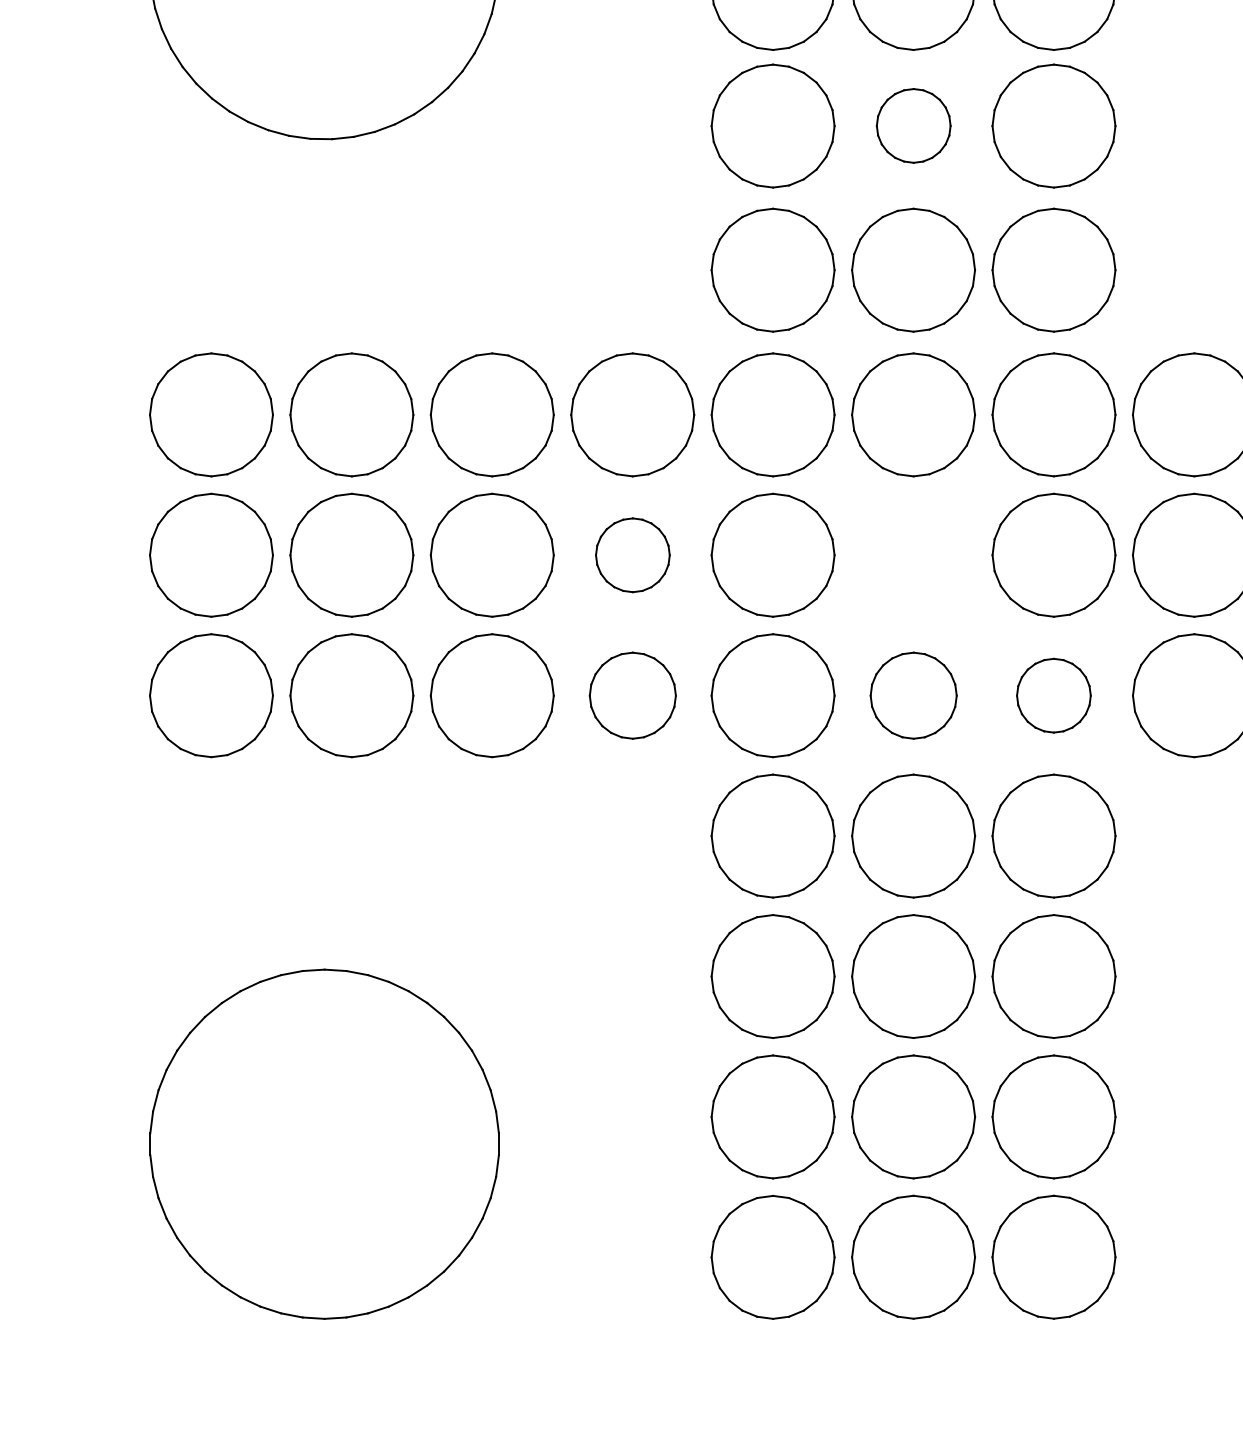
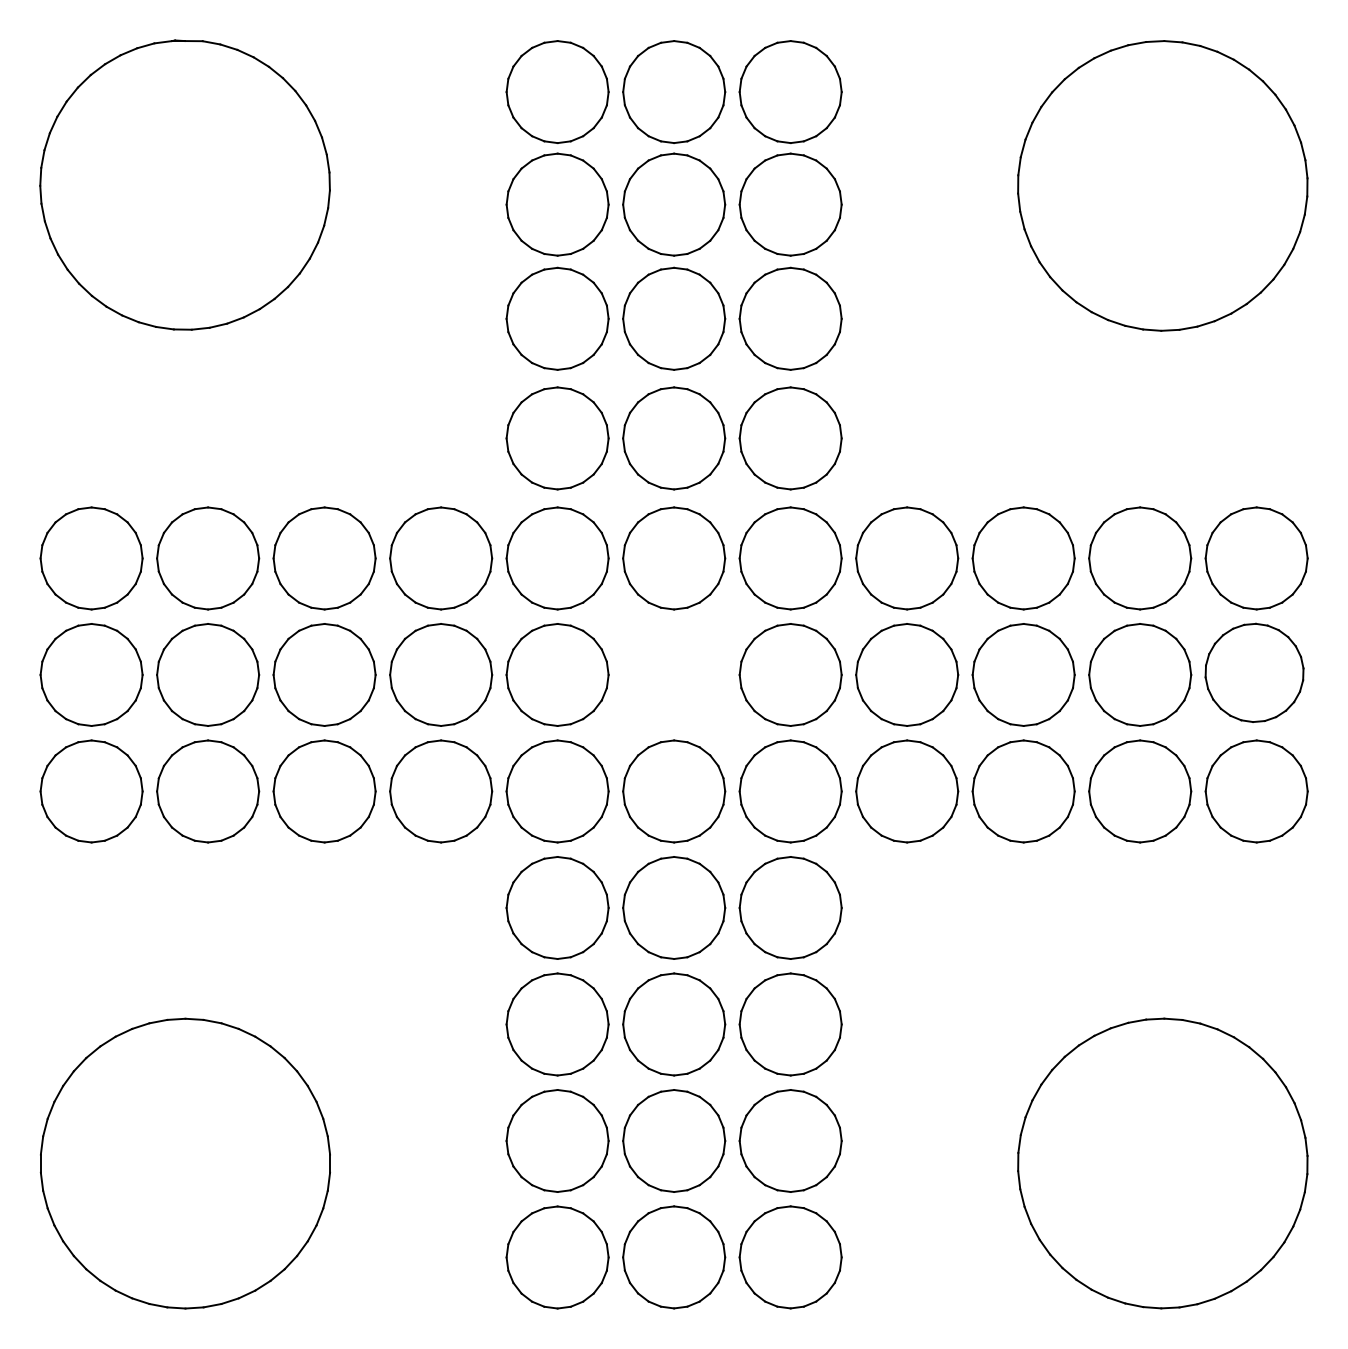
part: (913, 125) -> (674, 318), size x1.67
part: (633, 554) -> (441, 674), size x1.67
part: (633, 695) -> (441, 791), size x1.43
part: (913, 695) -> (674, 791), size x1.43
part: (1053, 695) -> (790, 791), size x1.67

